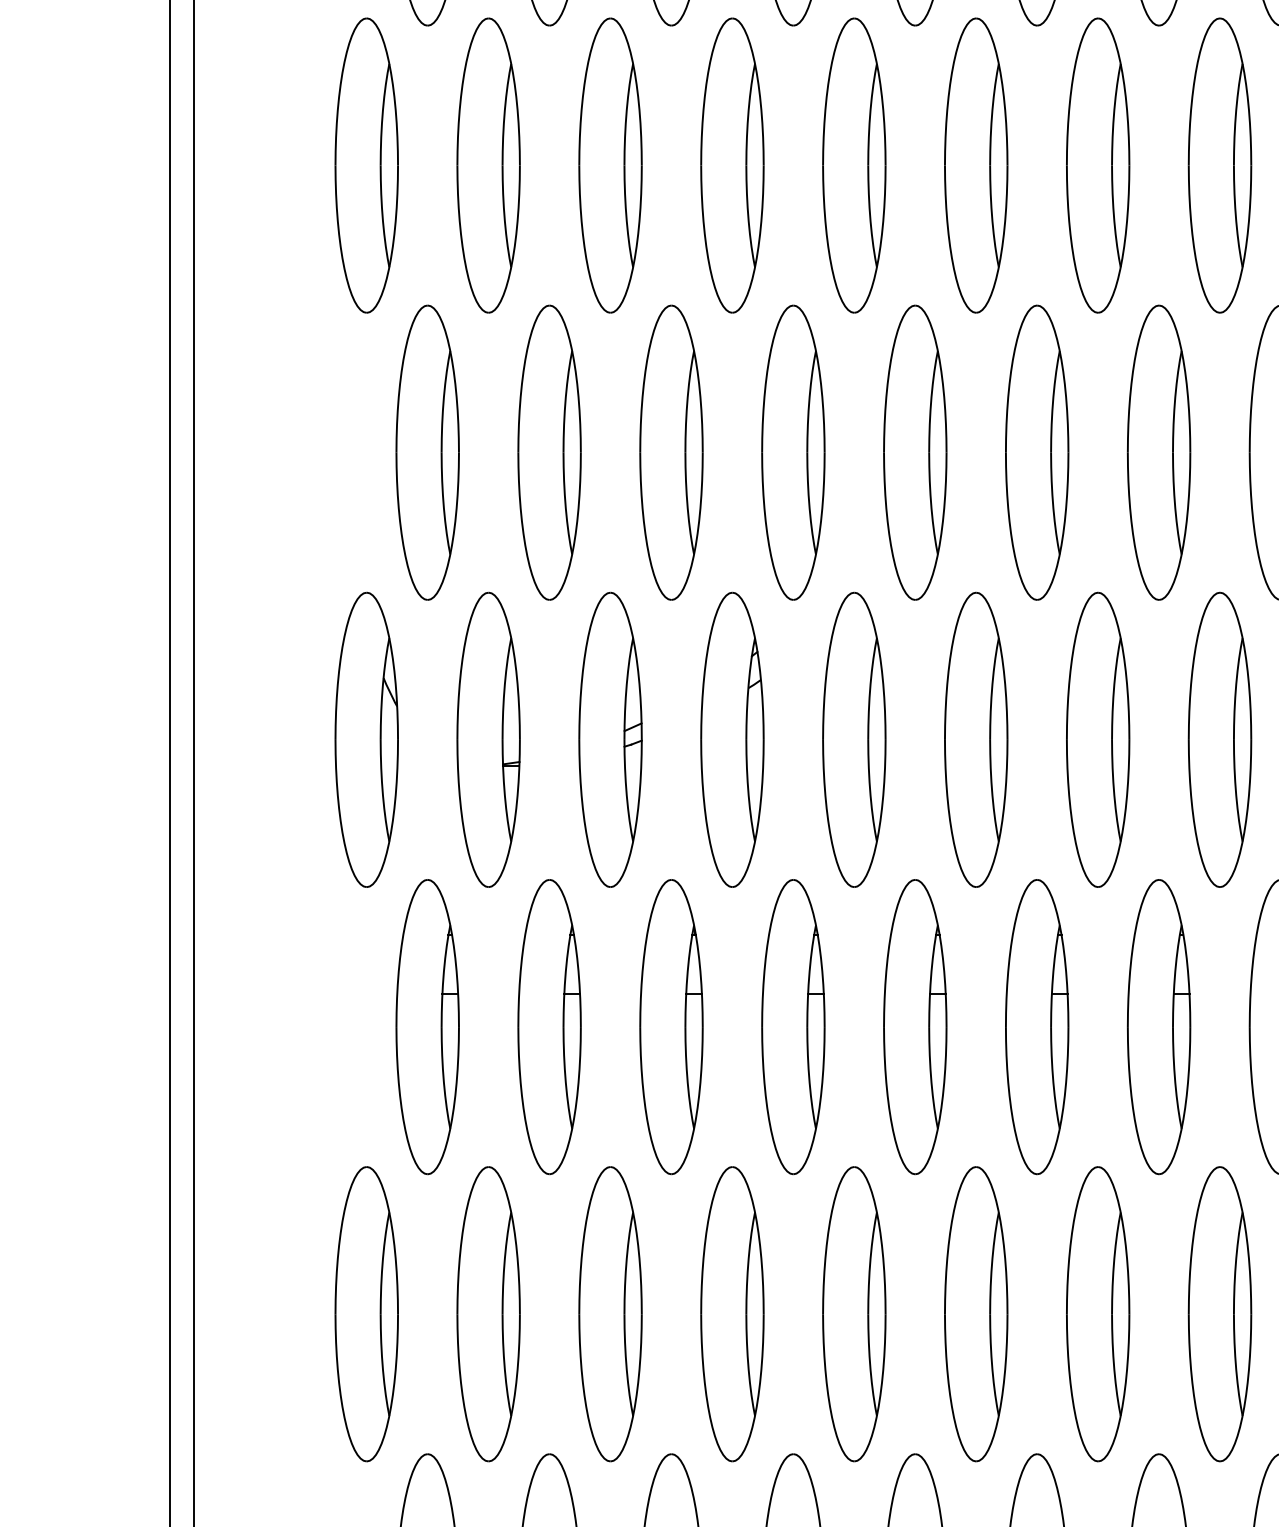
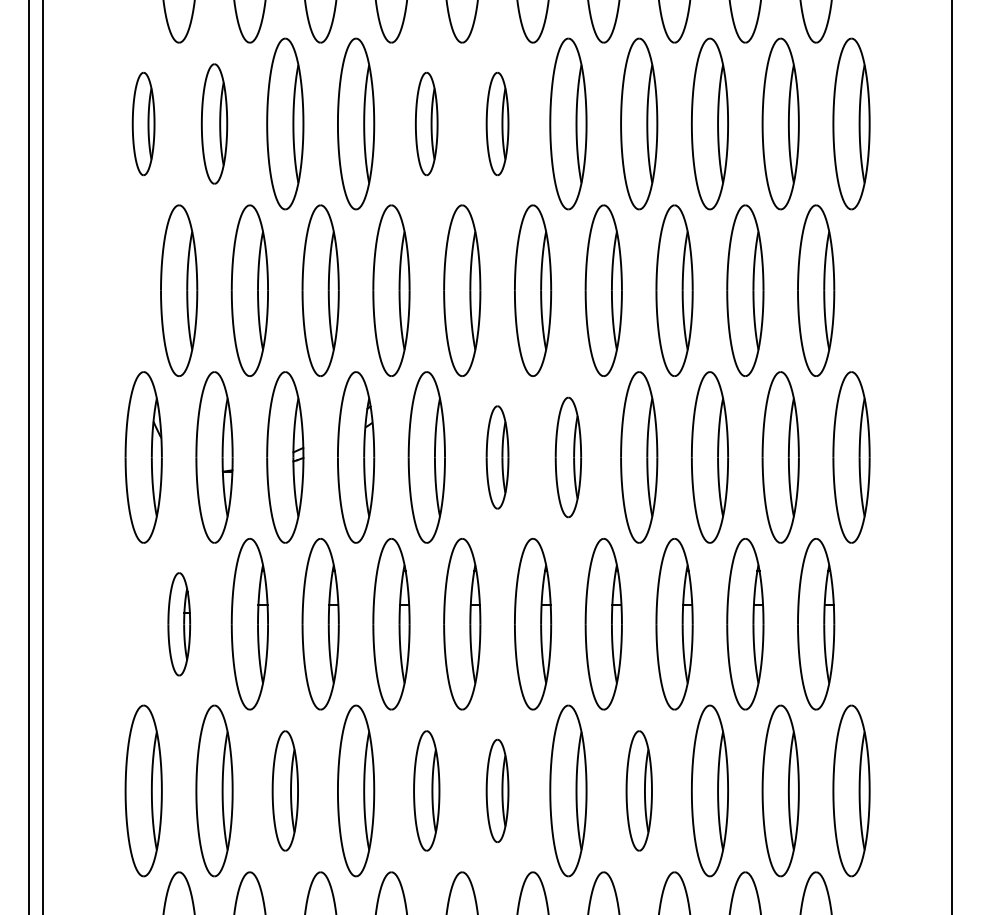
part: (366, 164) -> (143, 123), size x0.6
part: (488, 164) -> (214, 123), size x0.7
part: (853, 164) -> (426, 123), size x0.6
part: (975, 164) -> (497, 123), size x0.6
part: (975, 739) -> (497, 457), size x0.6
part: (1098, 739) -> (568, 457), size x0.7
part: (428, 1027) -> (179, 624), size x0.6
part: (610, 1313) -> (285, 790), size x0.7
part: (853, 1313) -> (426, 790), size x0.7
part: (975, 1313) -> (497, 790), size x0.6
part: (1220, 1313) -> (639, 790), size x0.7

